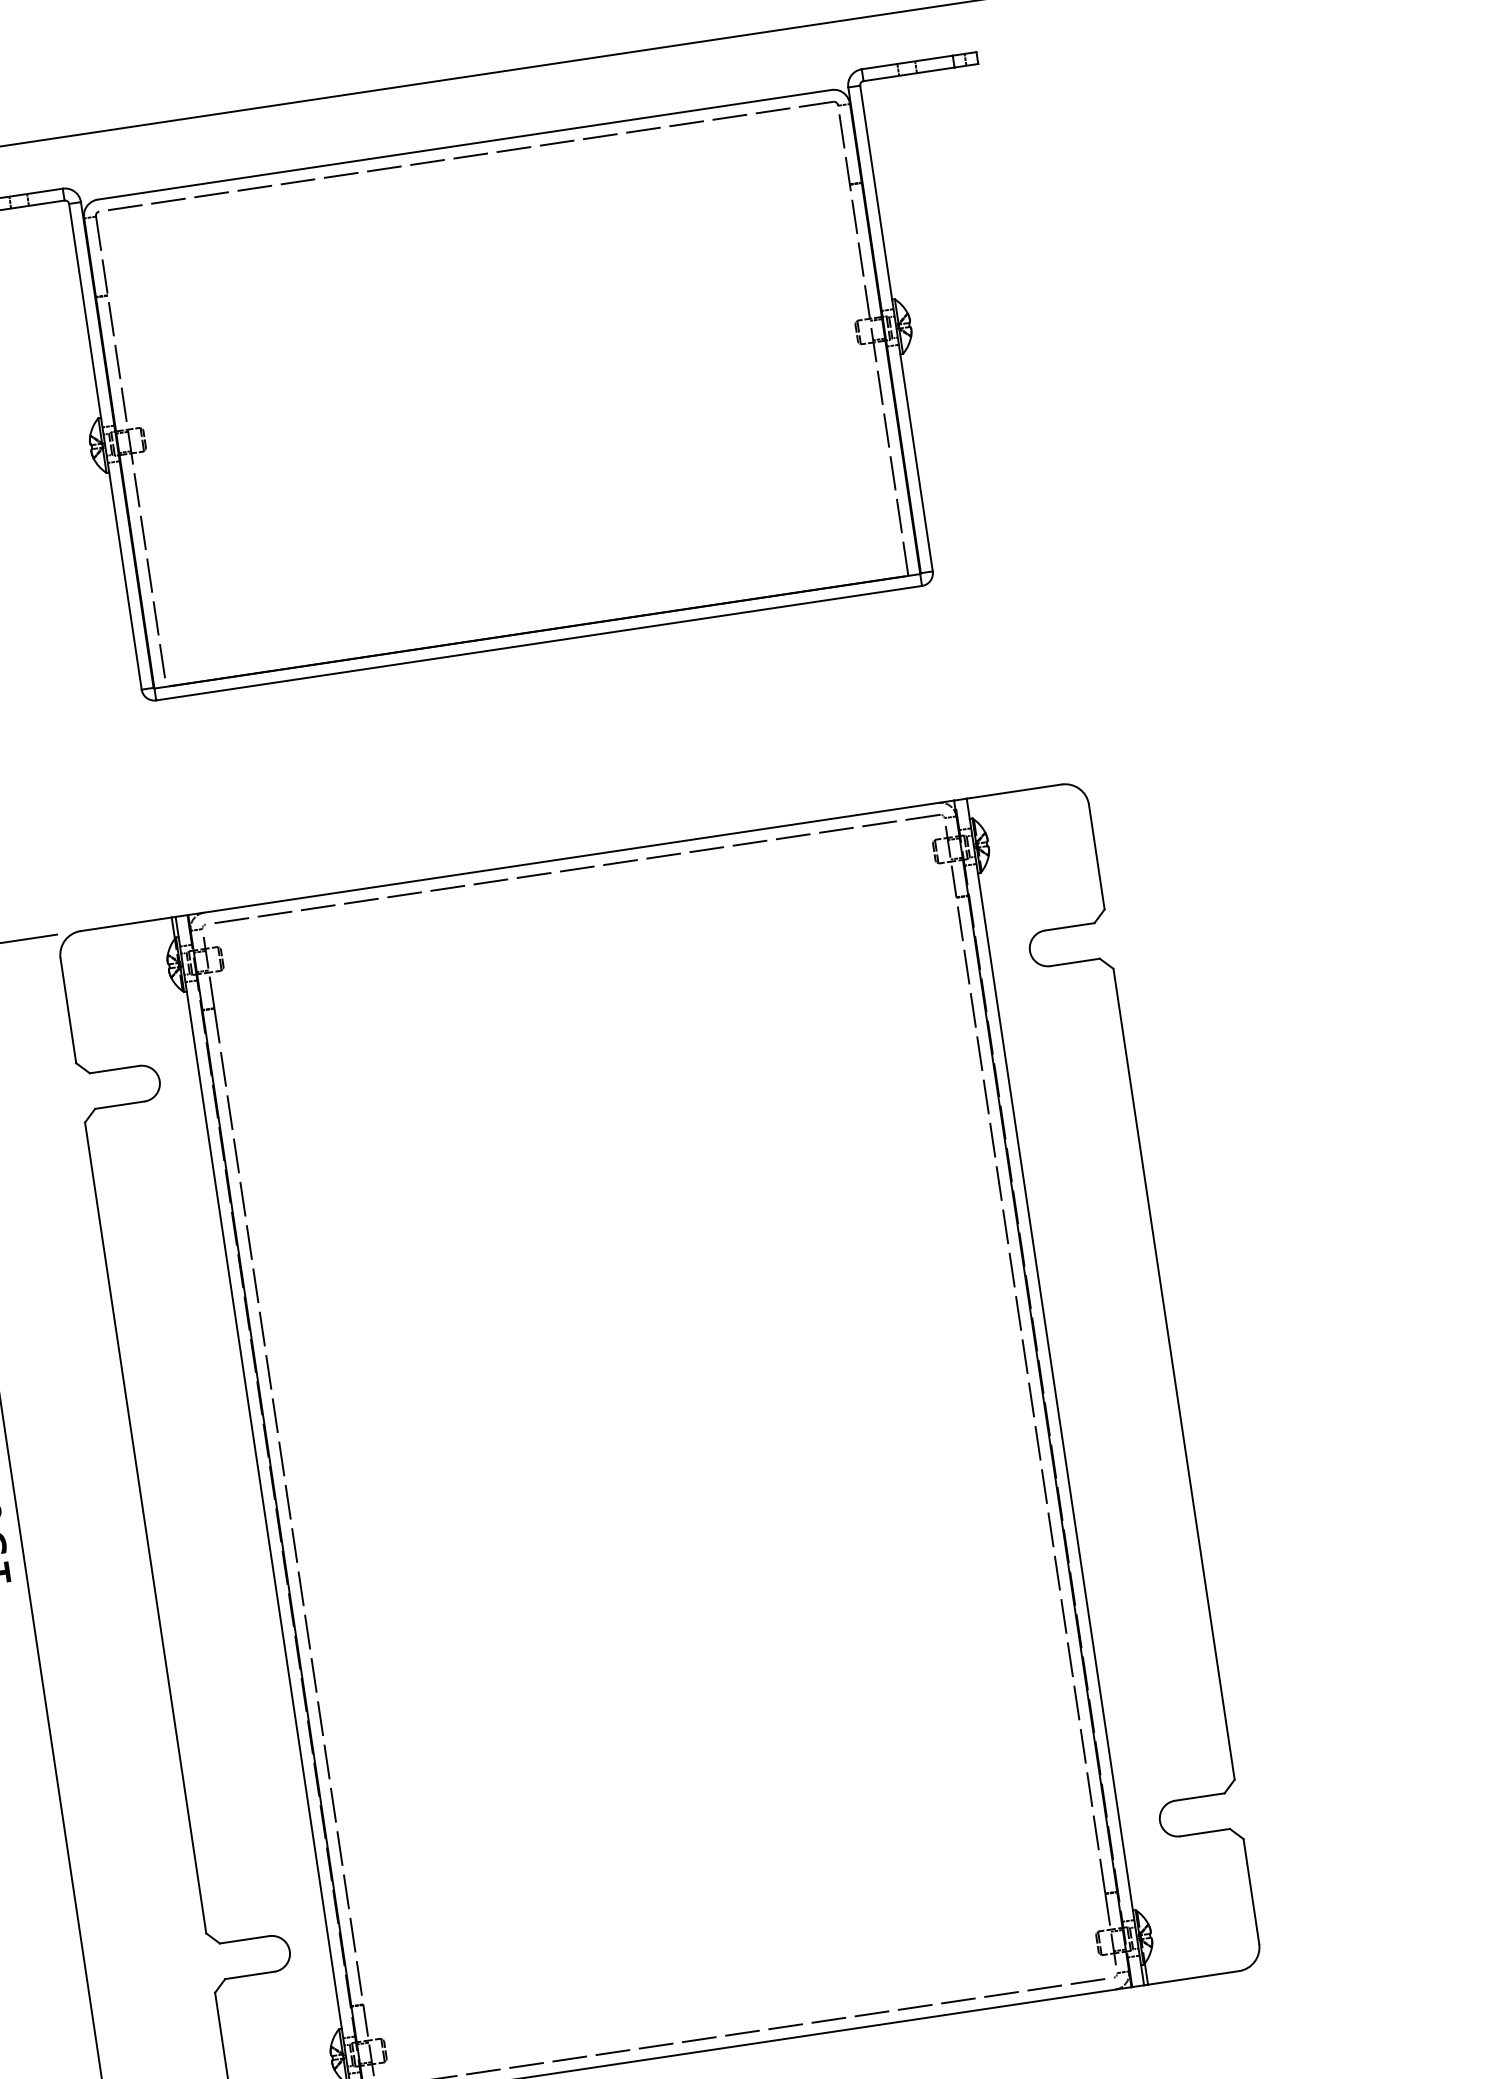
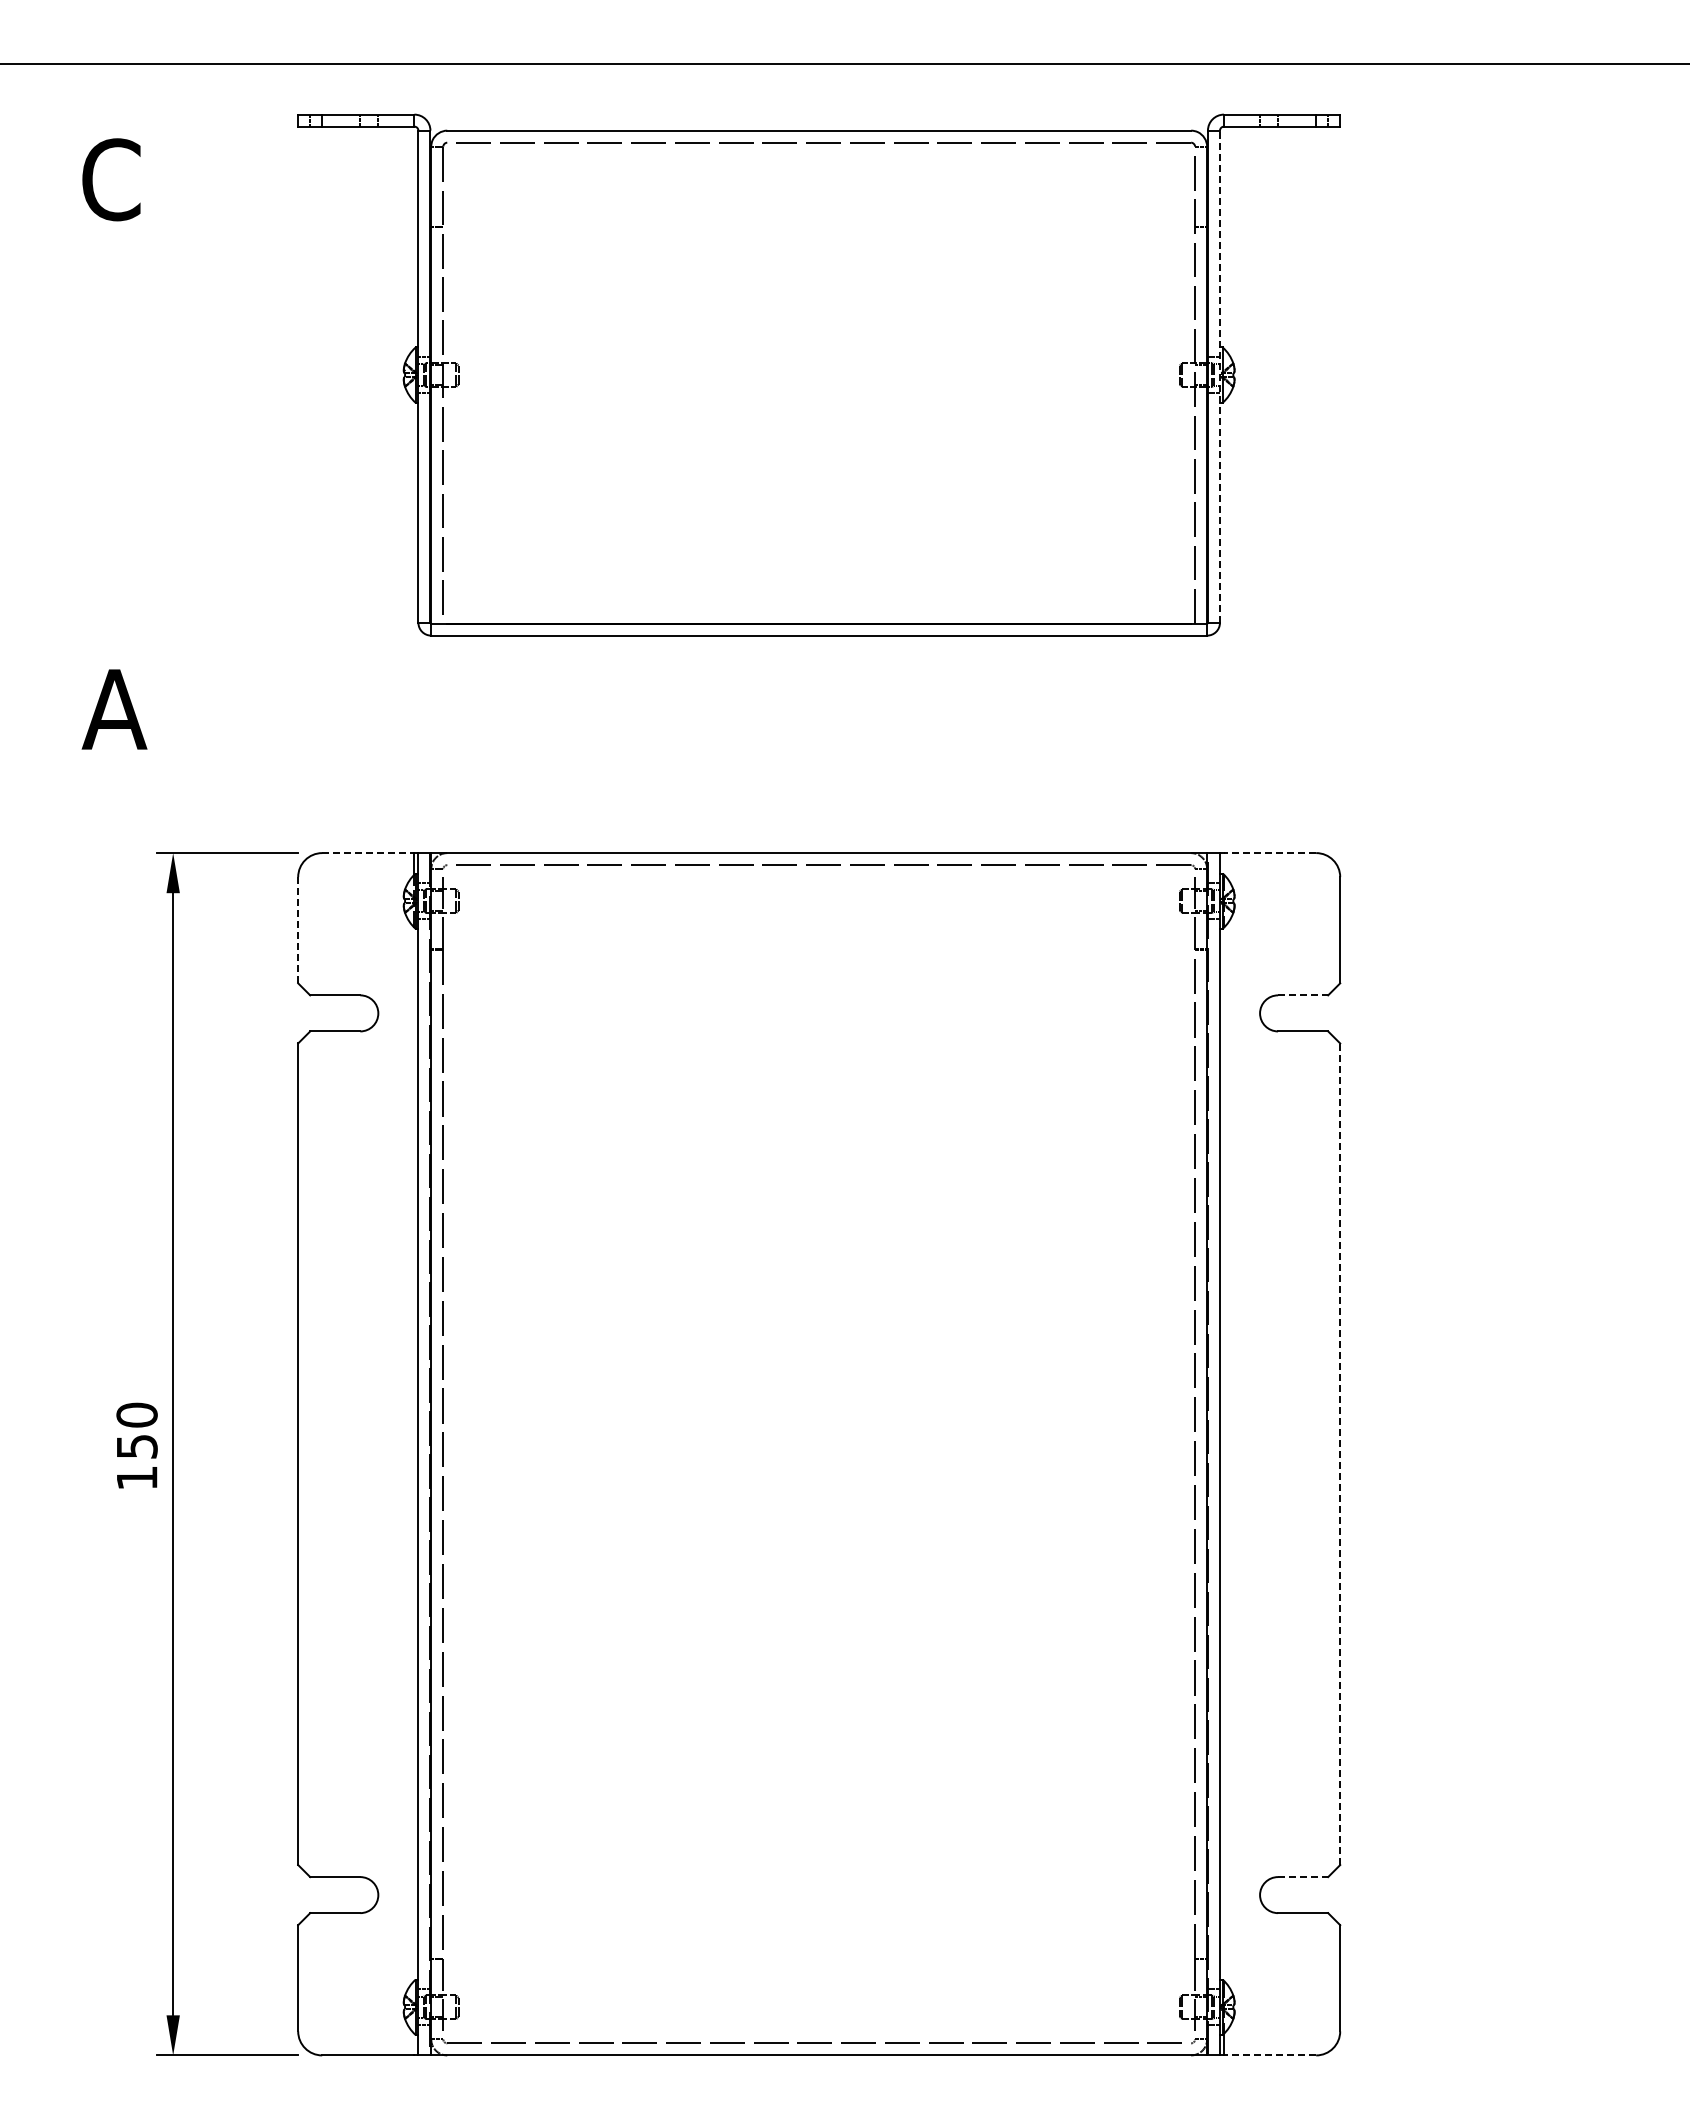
line: (895, 328) -> (1219, 376), solid -> dashed
line: (1015, 791) -> (1269, 853), solid -> dashed
line: (126, 924) -> (368, 853), solid -> dashed
line: (1070, 926) -> (1303, 995), solid -> dashed
line: (68, 1011) -> (298, 930), solid -> dashed
line: (1174, 1374) -> (1340, 1454), solid -> dashed
line: (1200, 1797) -> (1303, 1877), solid -> dashed
line: (1192, 1978) -> (1269, 2055), solid -> dashed

